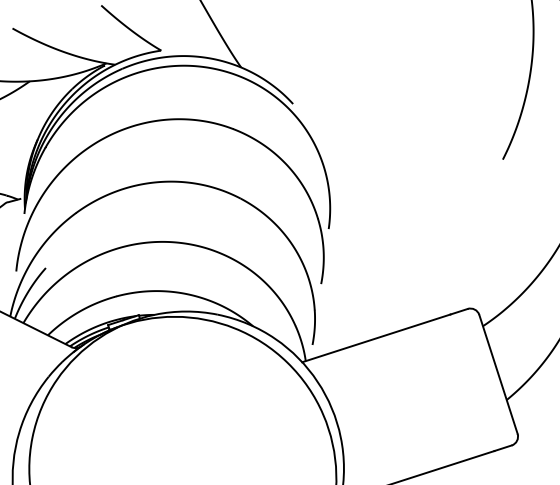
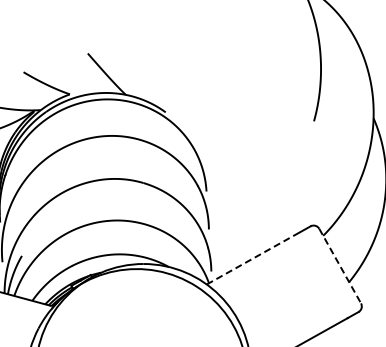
line: (376, 338) -> (253, 258), solid -> dashed
line: (498, 375) -> (340, 266), solid -> dashed

